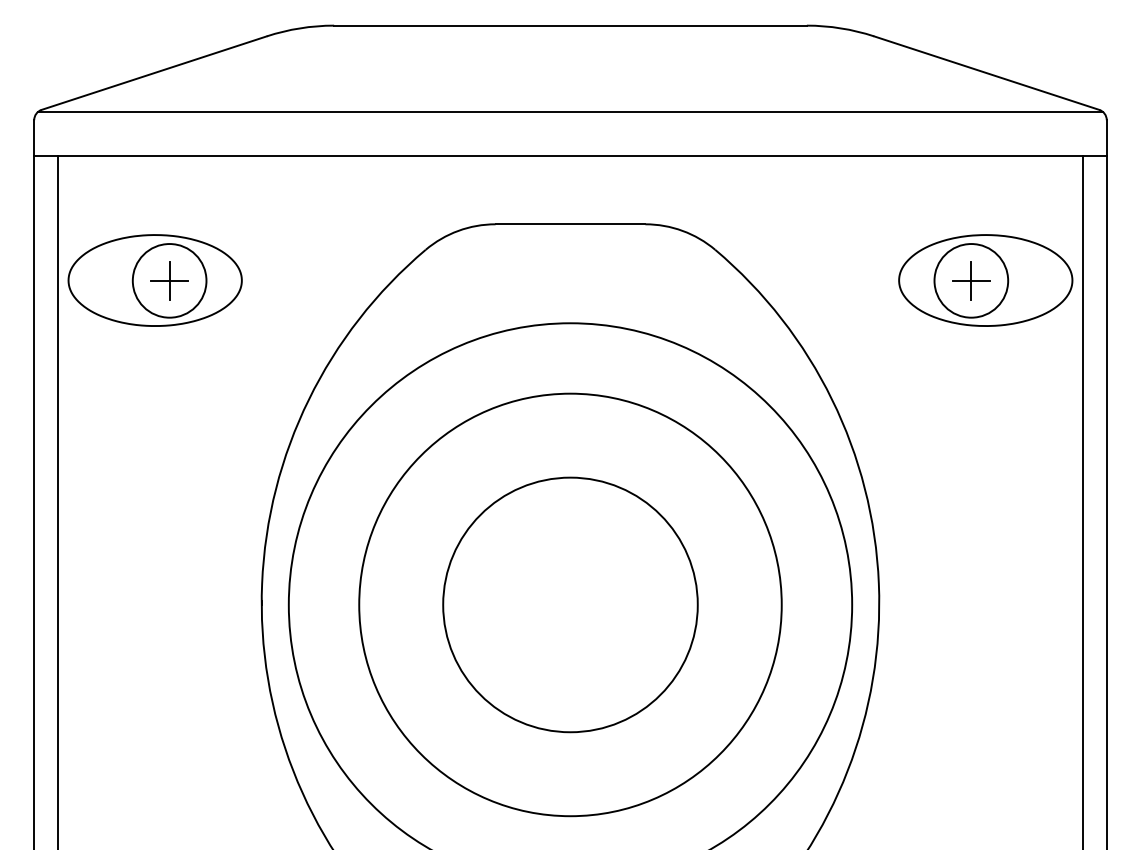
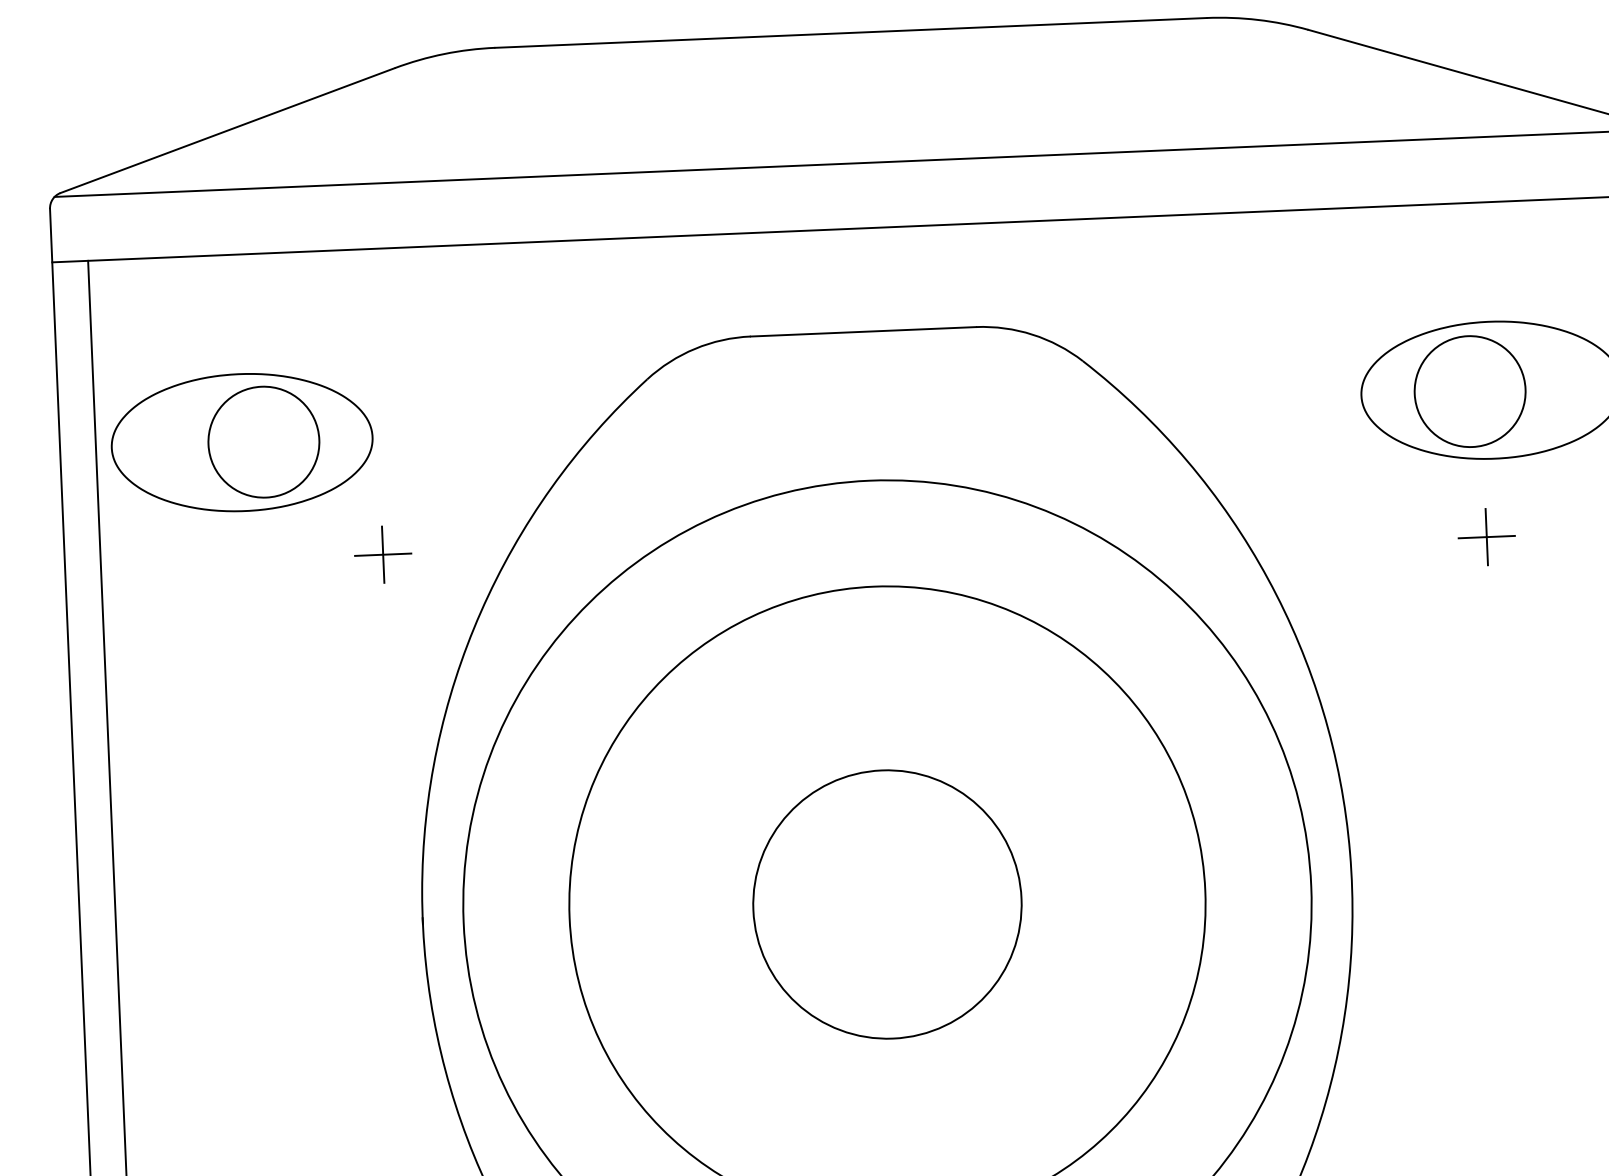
part: (169, 280) -> (382, 554), moved
part: (971, 280) -> (1487, 536), moved
circle: (570, 604) -> (887, 903), size x0.7

